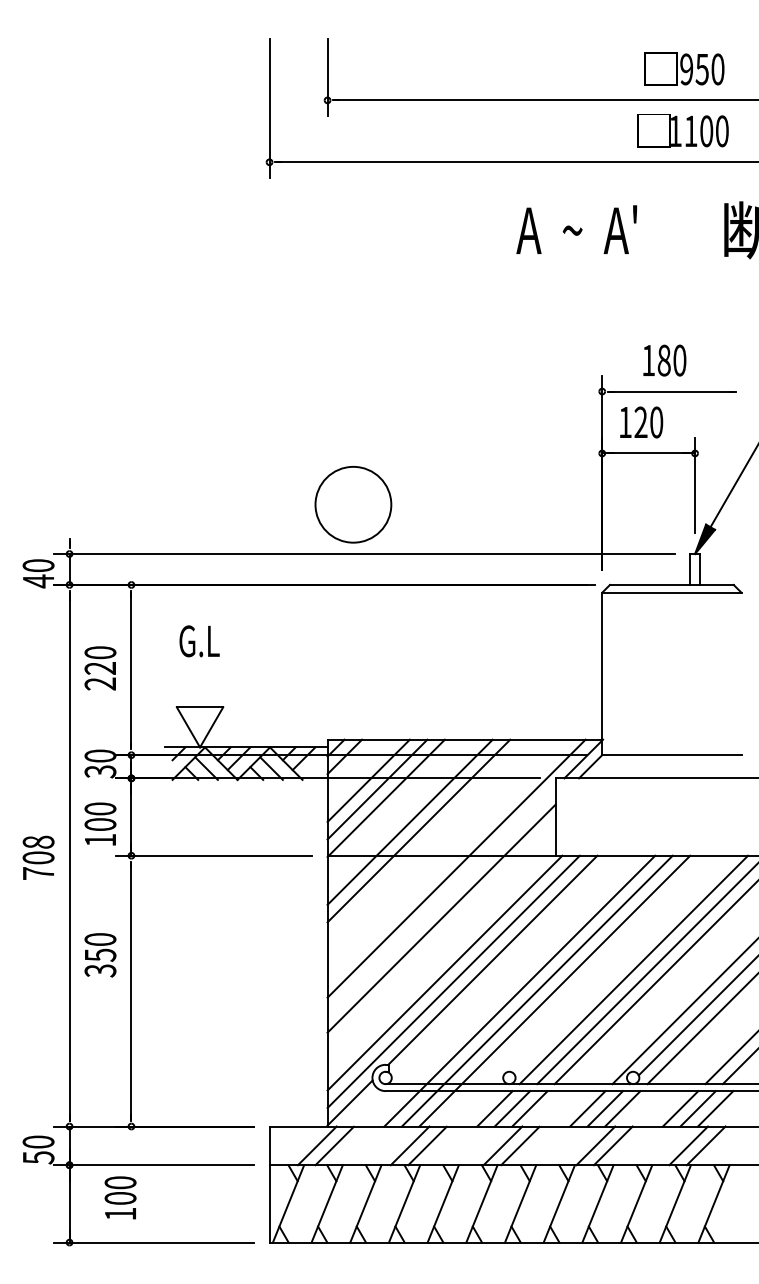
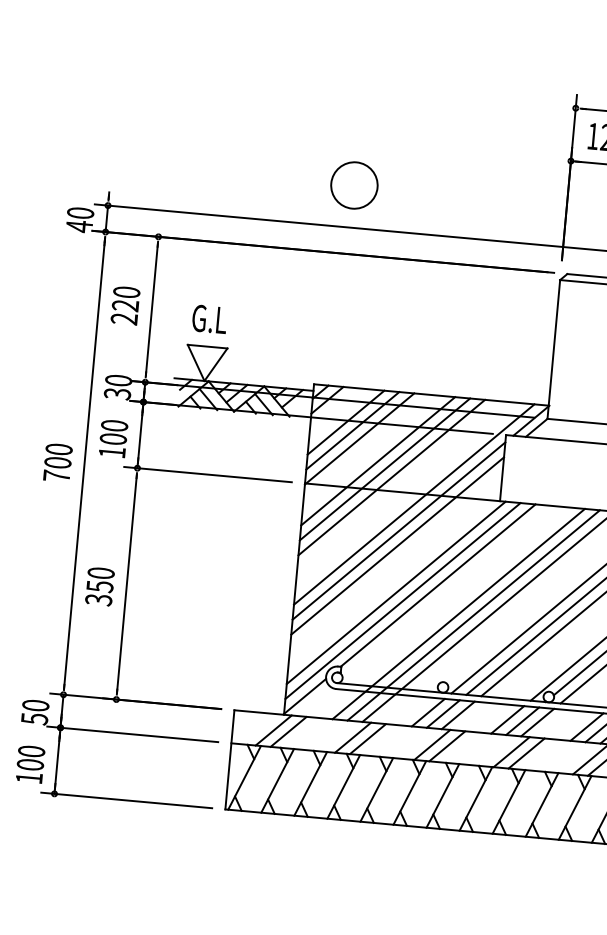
circle: (353, 504) -> (354, 185), size x0.71
text: (199, 641) -> (209, 319), moved
line: (427, 839) -> (391, 477), added
text: (38, 841) -> (59, 448), 708 -> 700
line: (441, 900) -> (398, 530), added
text: (100, 955) -> (100, 586), moved
text: (120, 1197) -> (30, 764), moved

